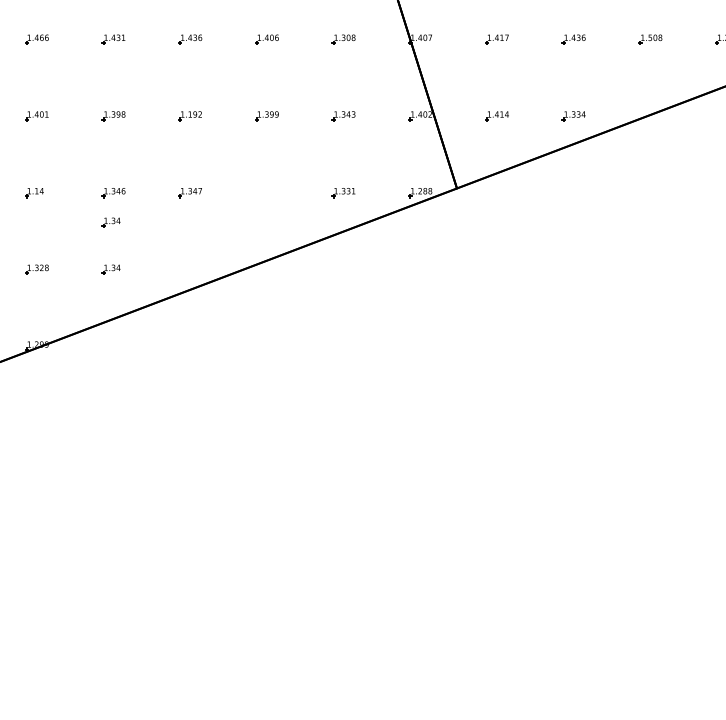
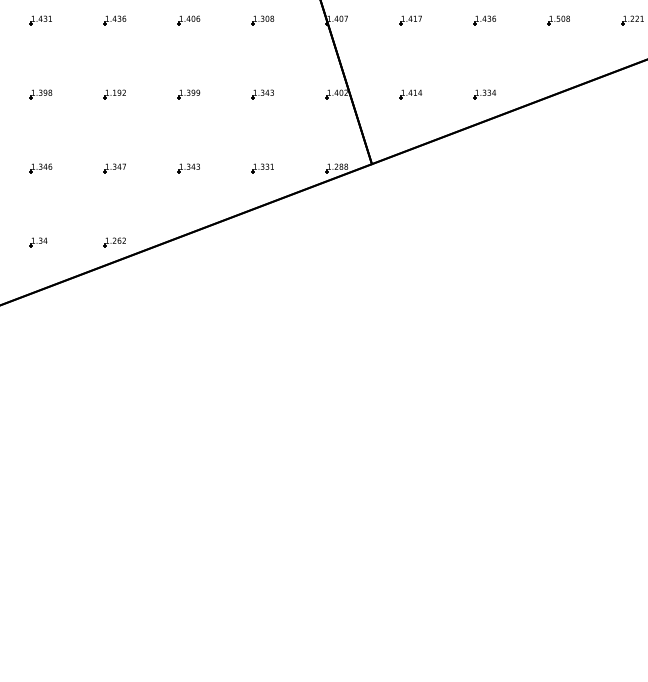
part: (266, 193) -> (188, 169), added
part: (110, 222) -> (37, 197), removed
part: (189, 269) -> (113, 242), added

